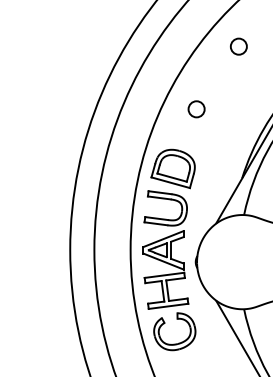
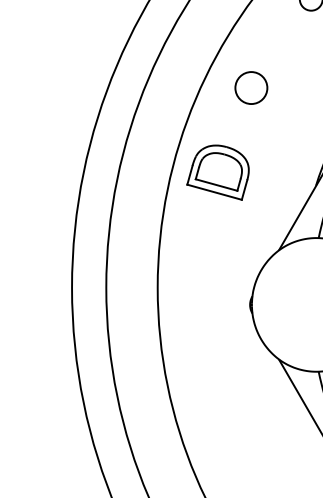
circle: (196, 109) -> (251, 88), size x1.4
part: (169, 270) -> (212, 316), removed

